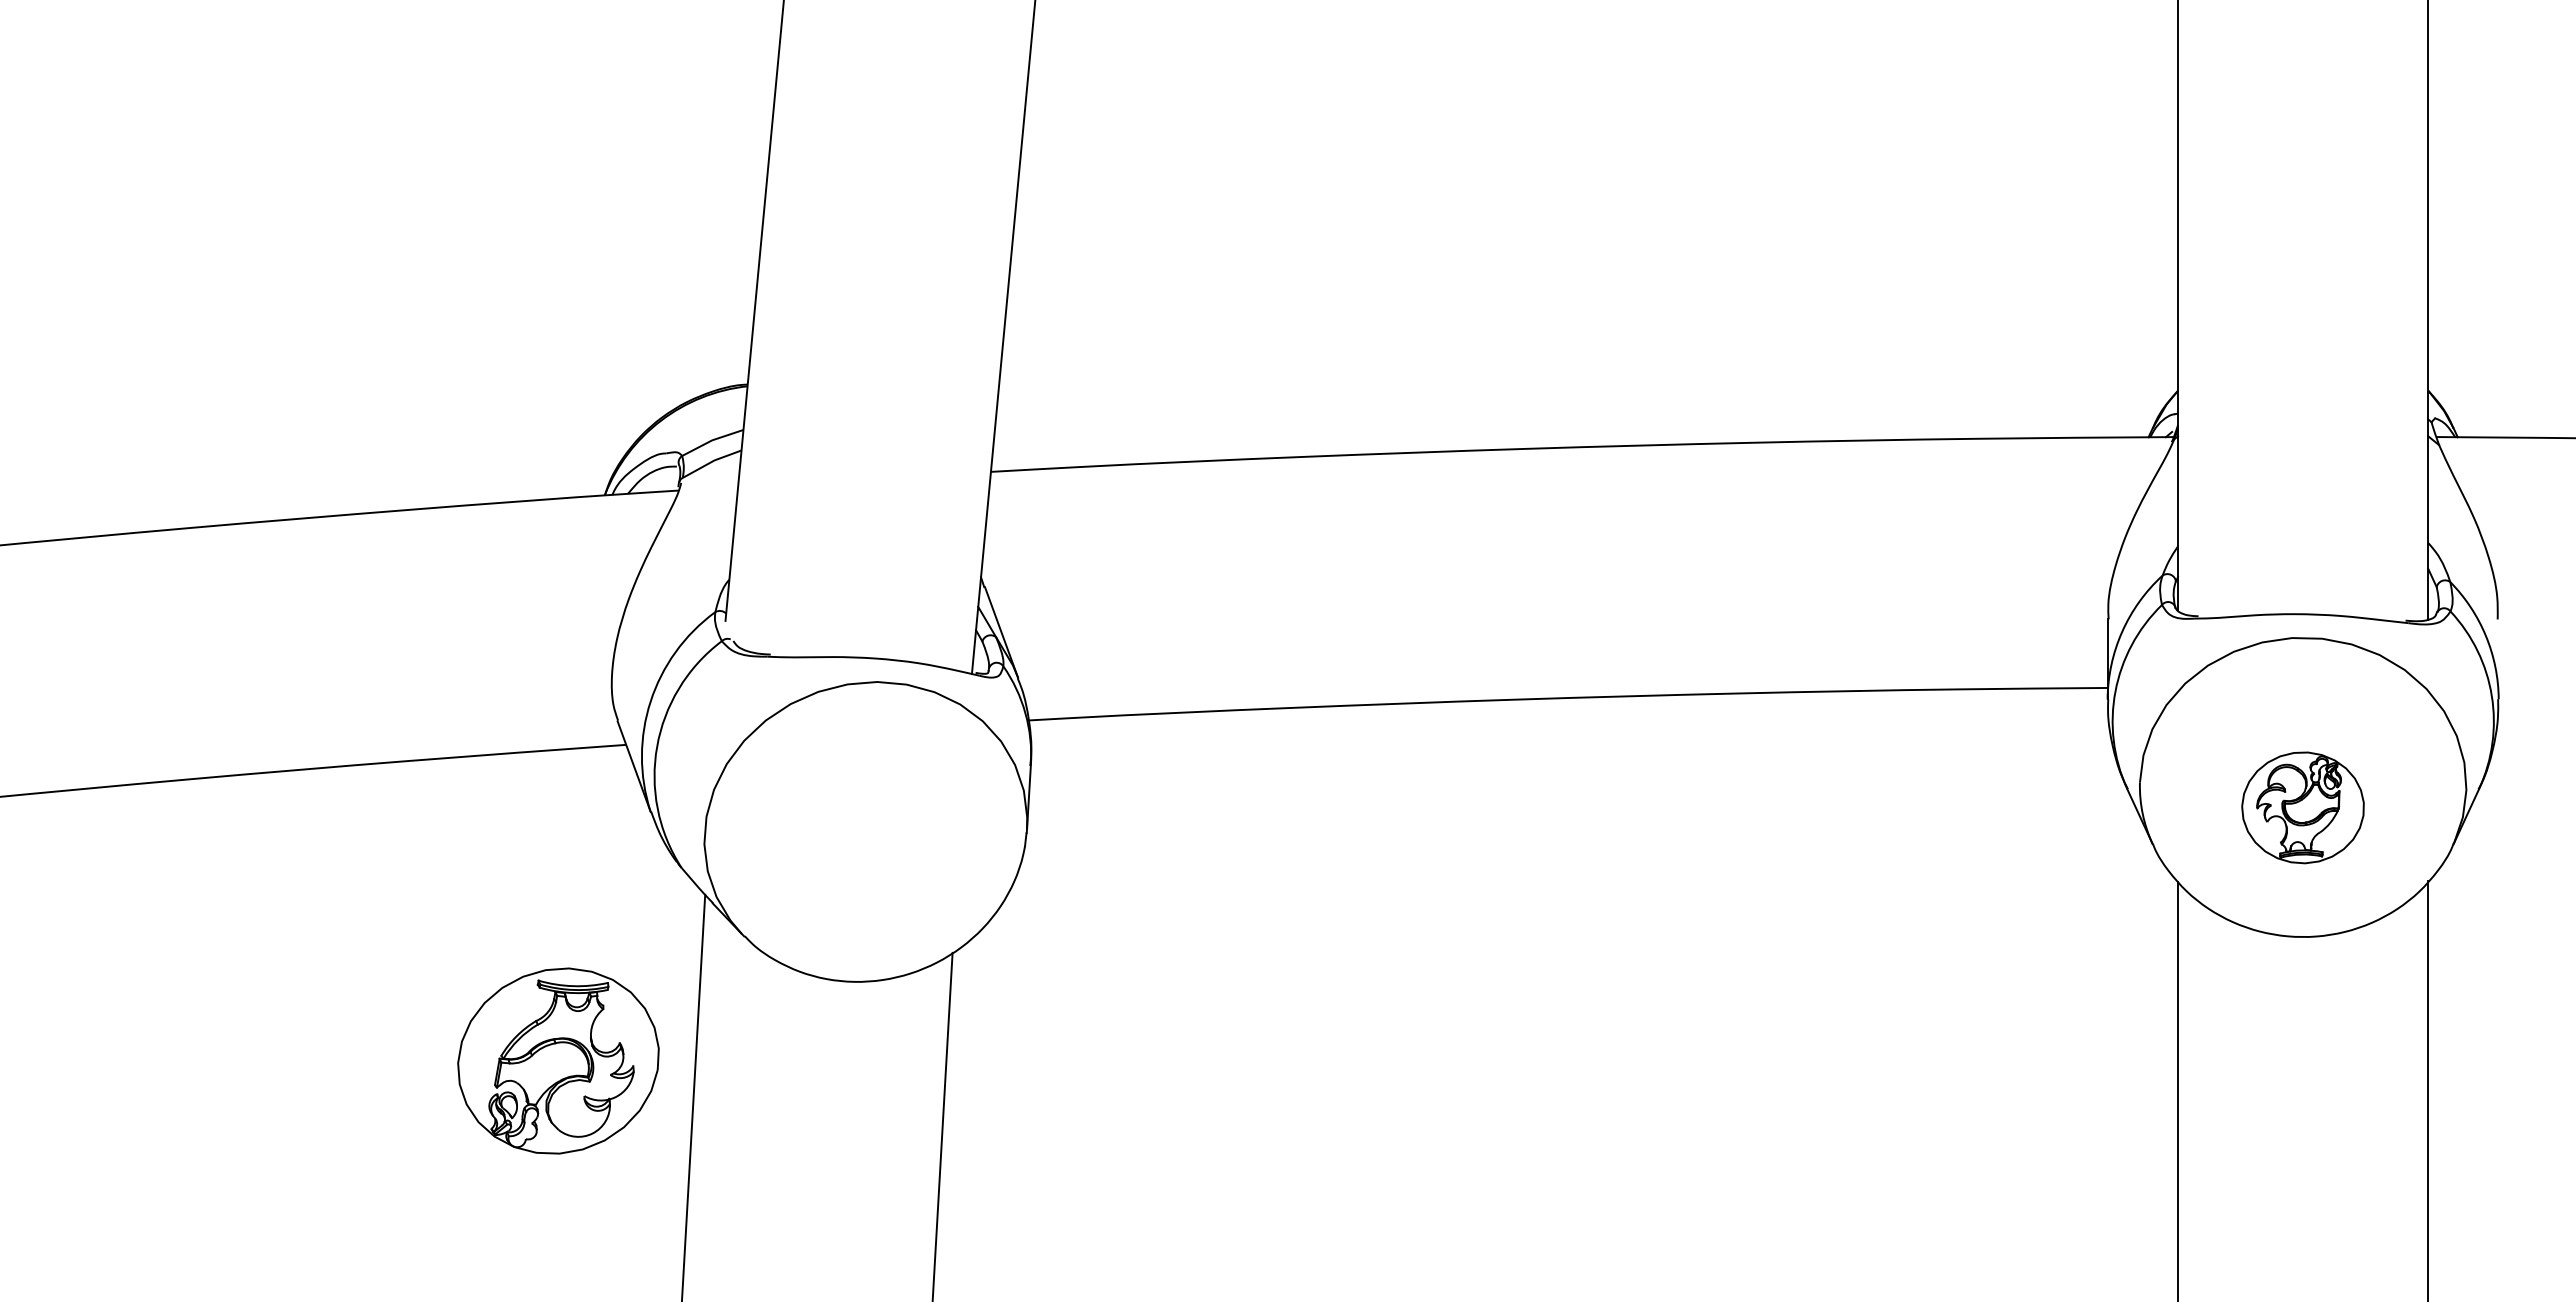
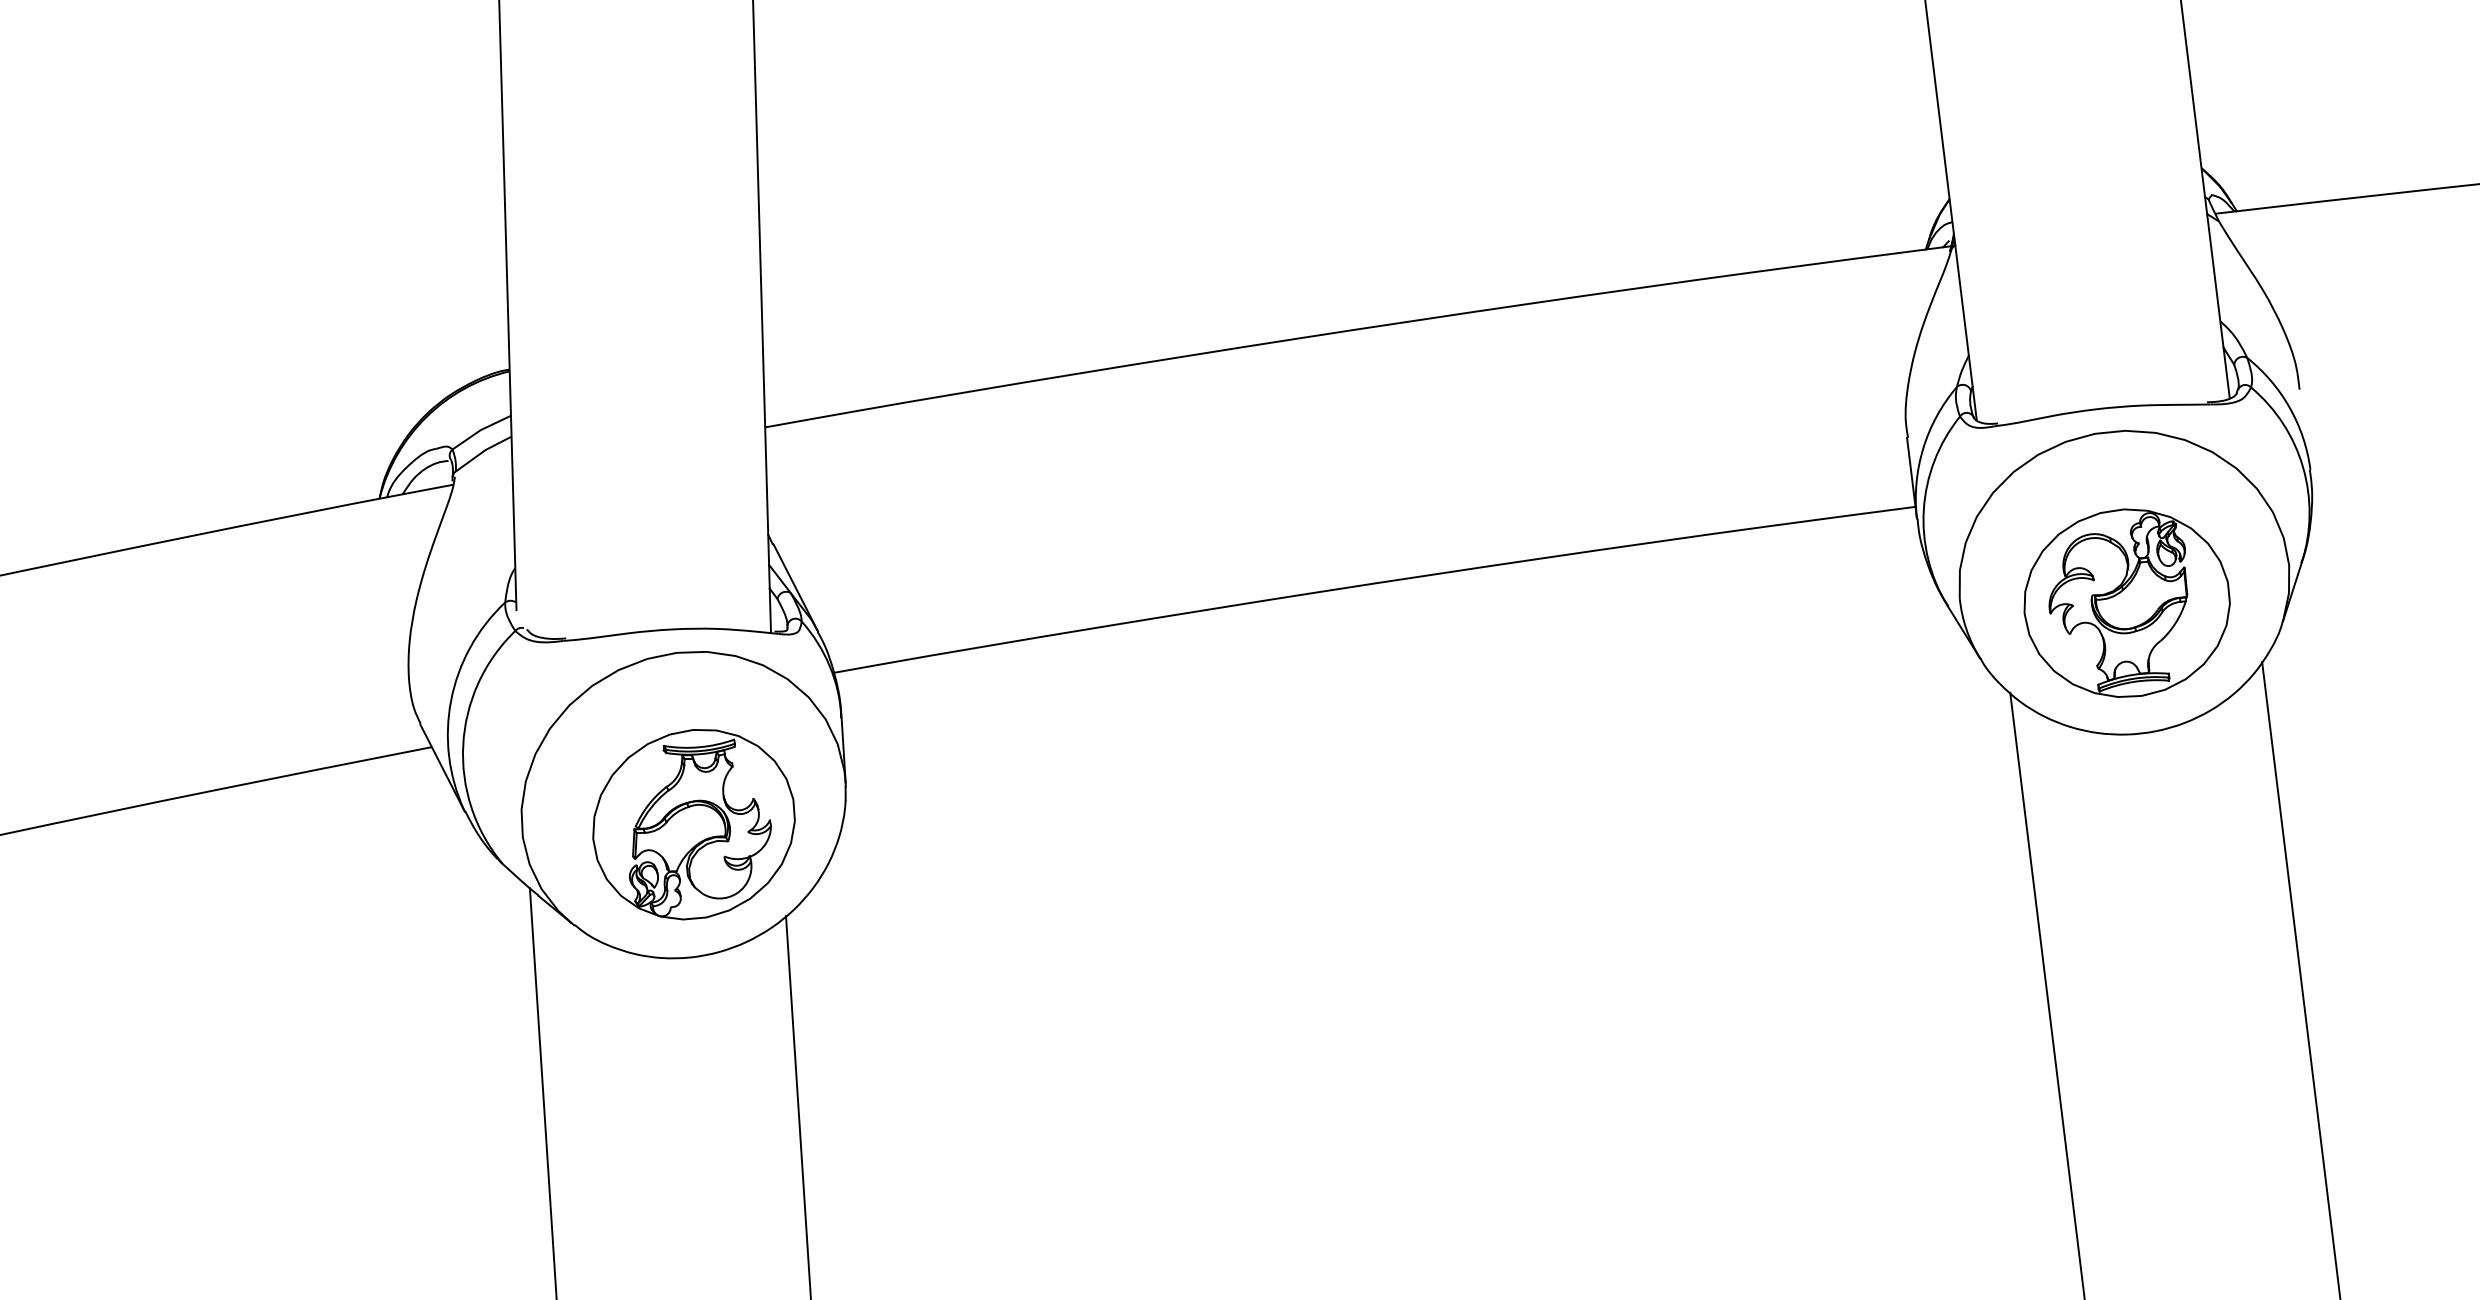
part: (2302, 807) -> (2126, 603), size x1.67
part: (558, 1060) -> (693, 823), moved

